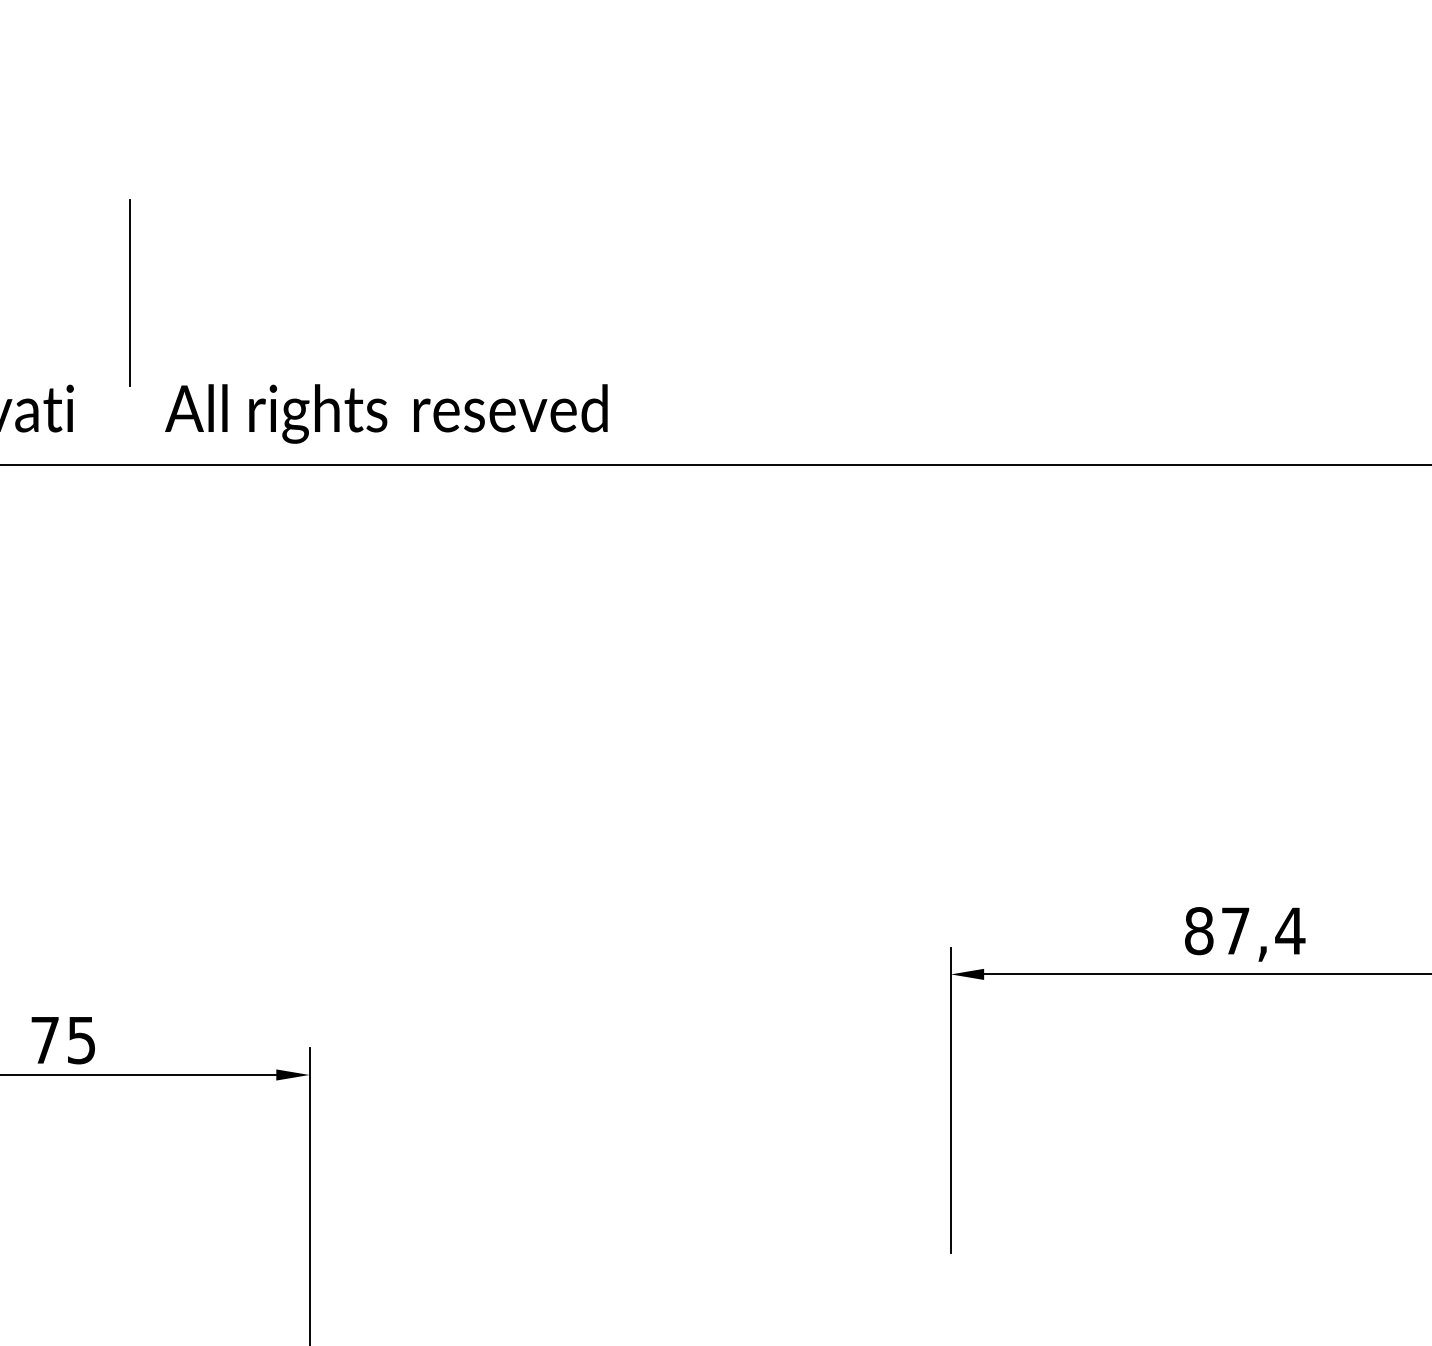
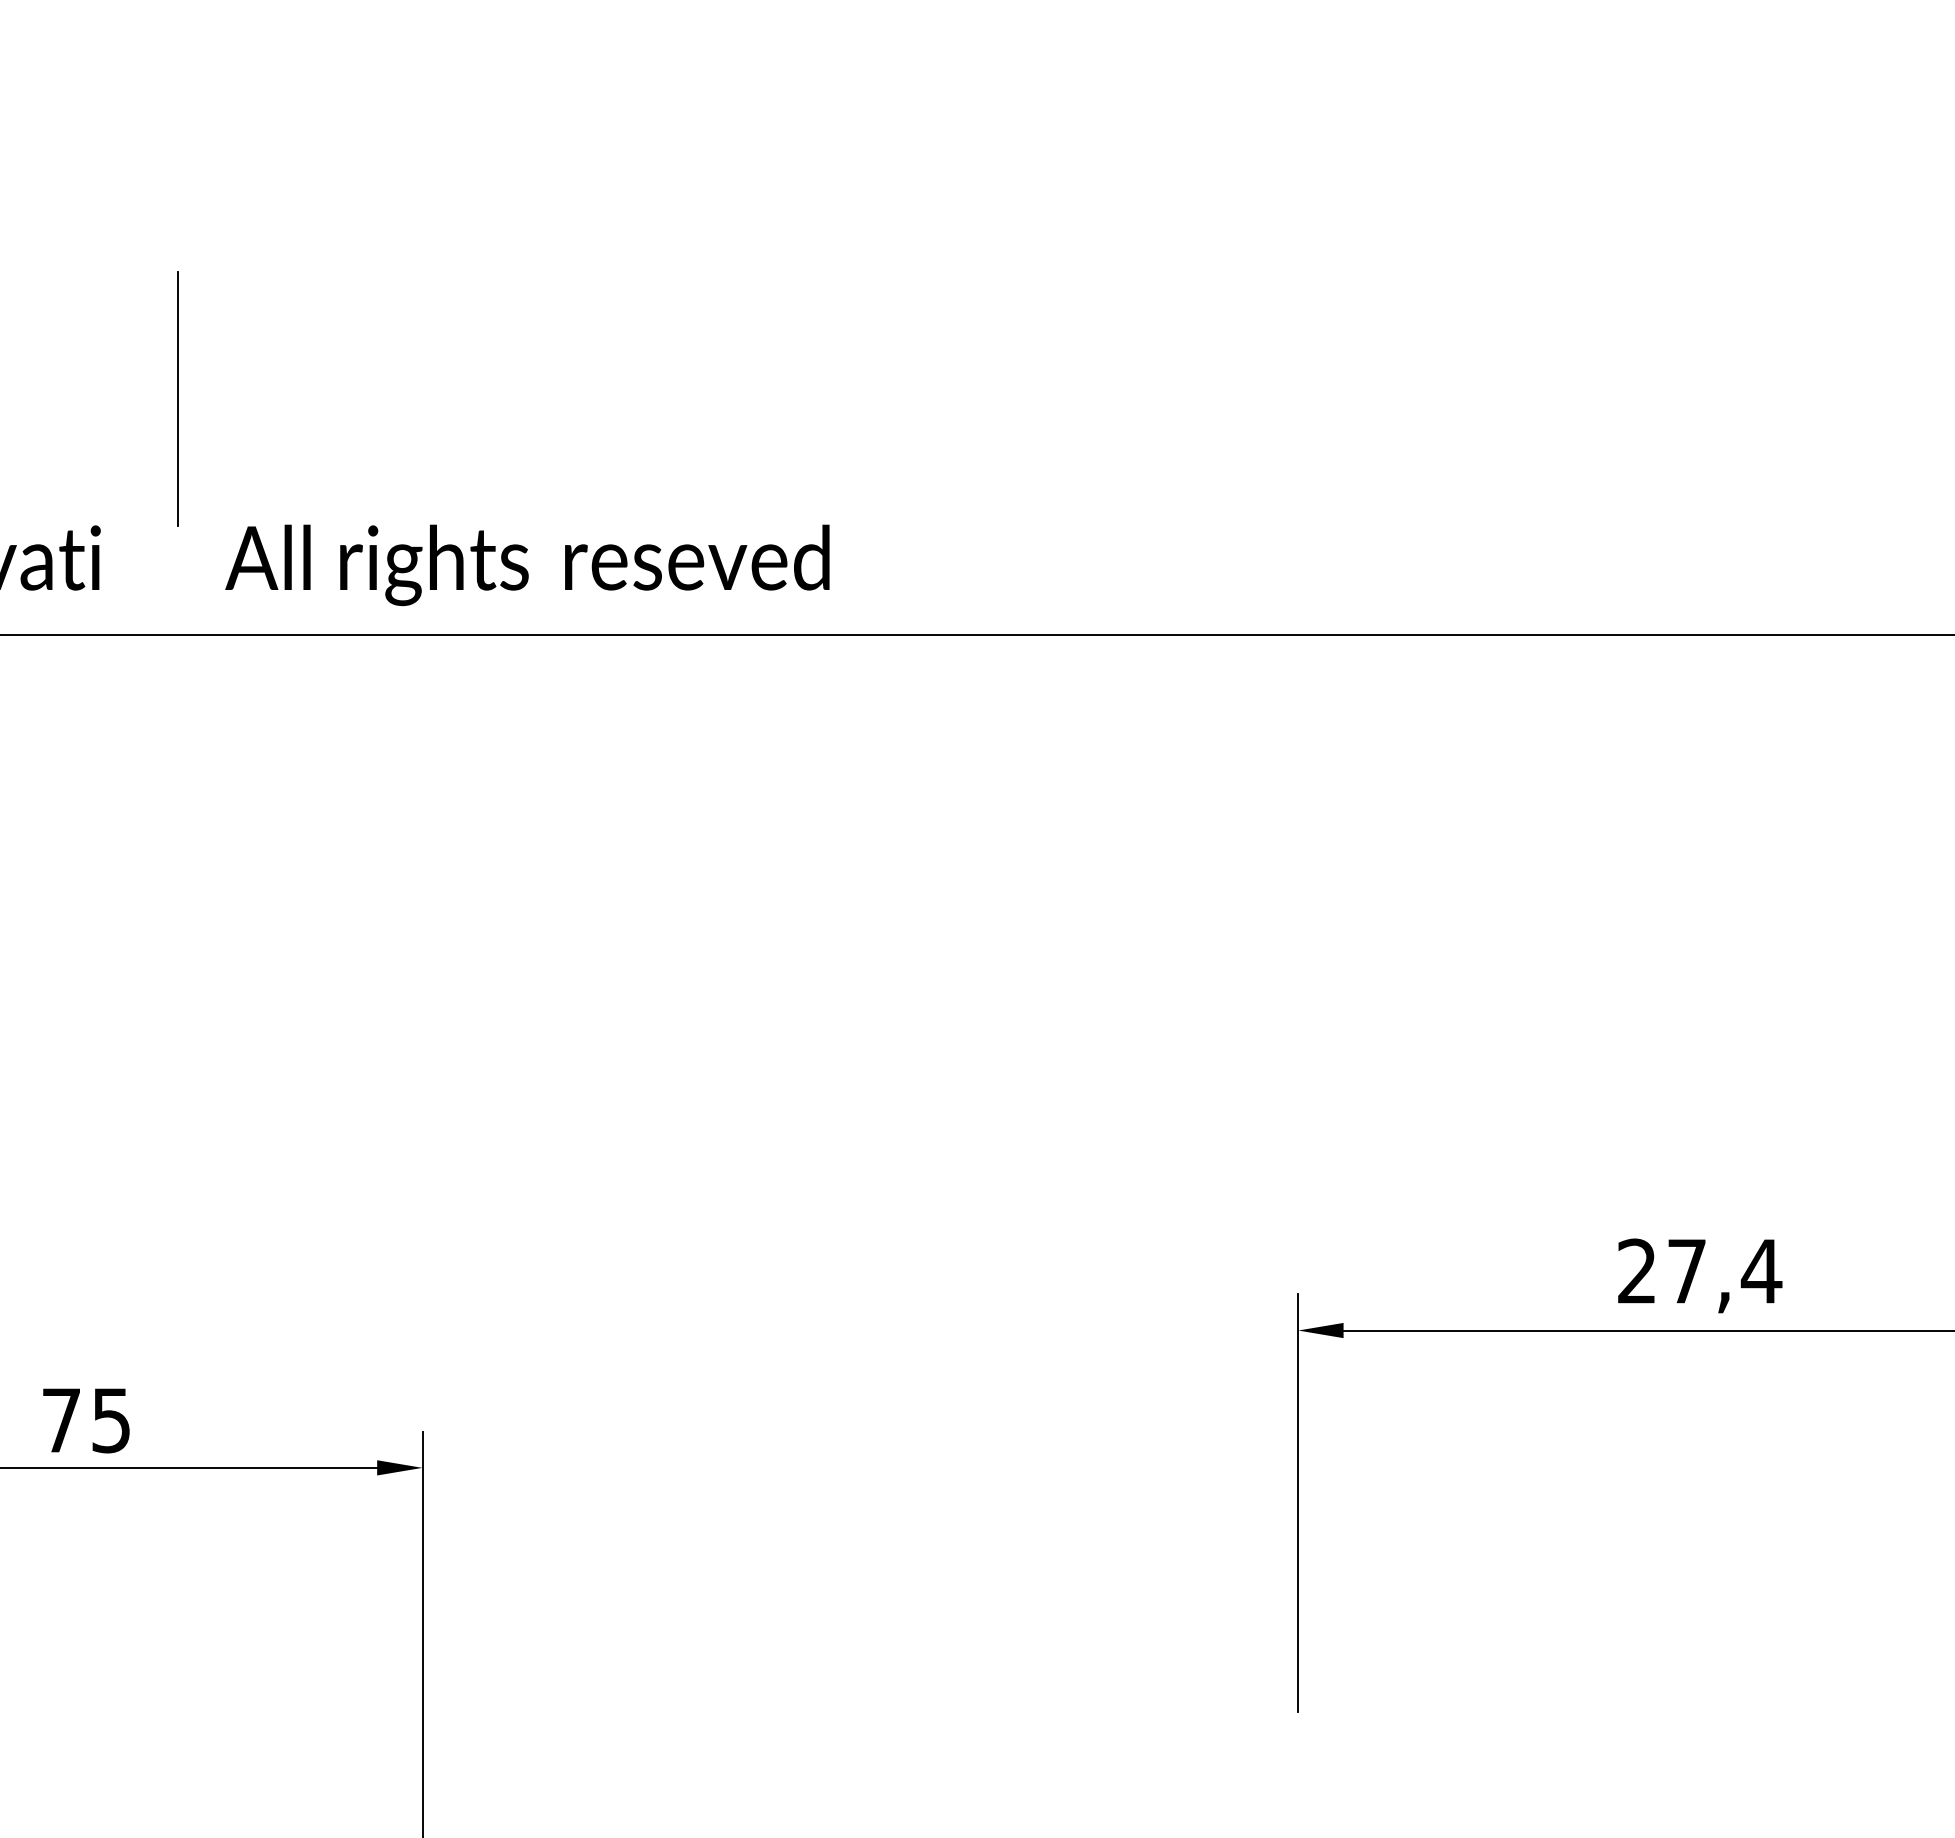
text: (1198, 931) -> (1636, 1271), 87,4 -> 27,4

